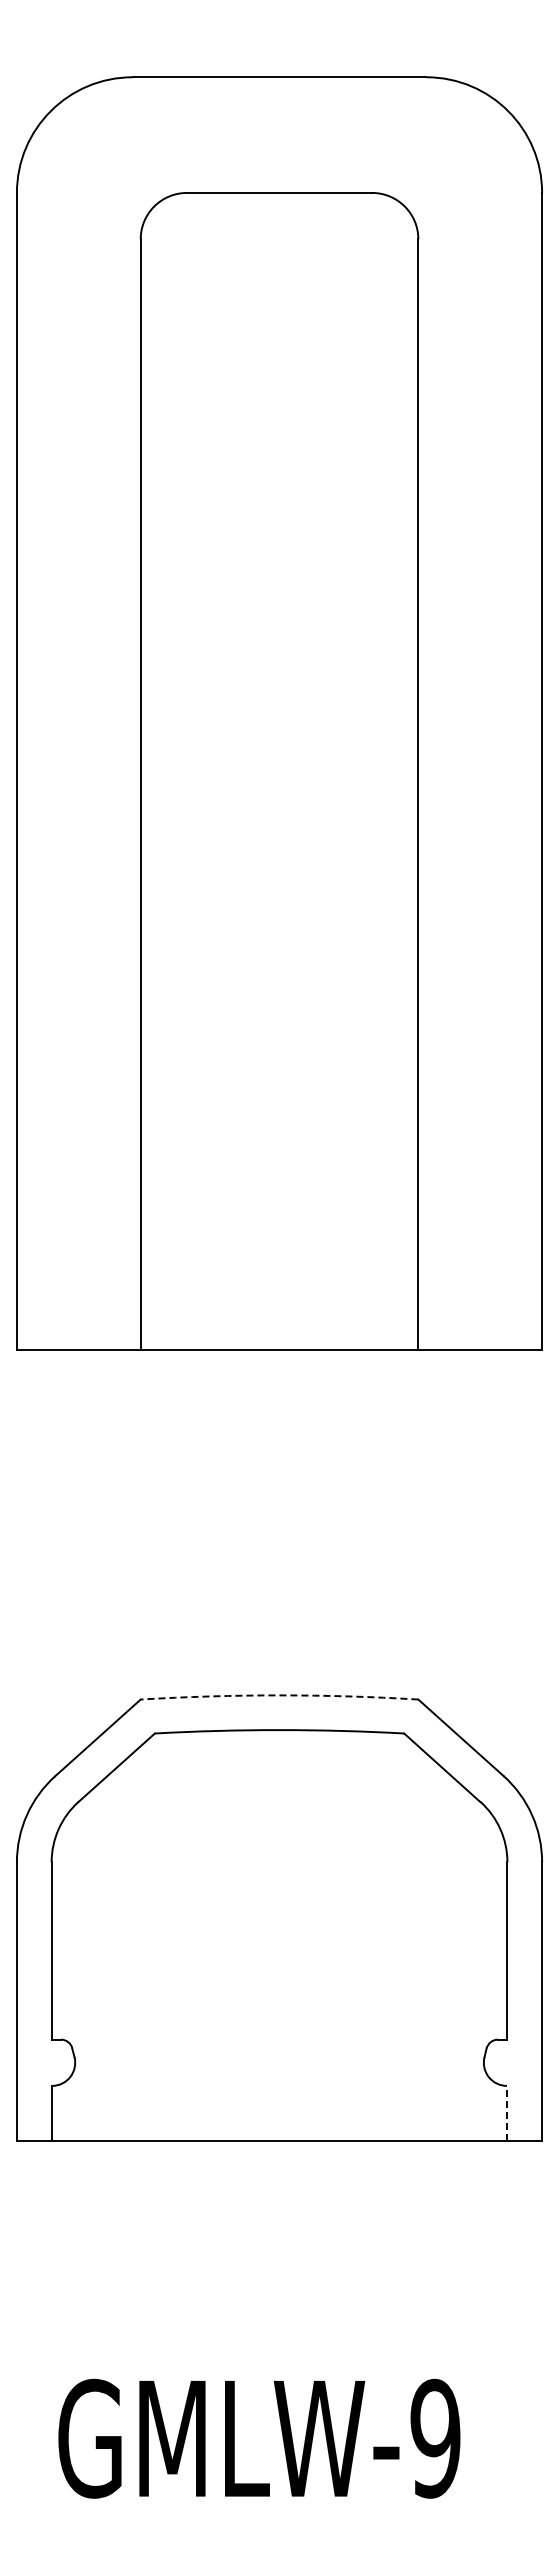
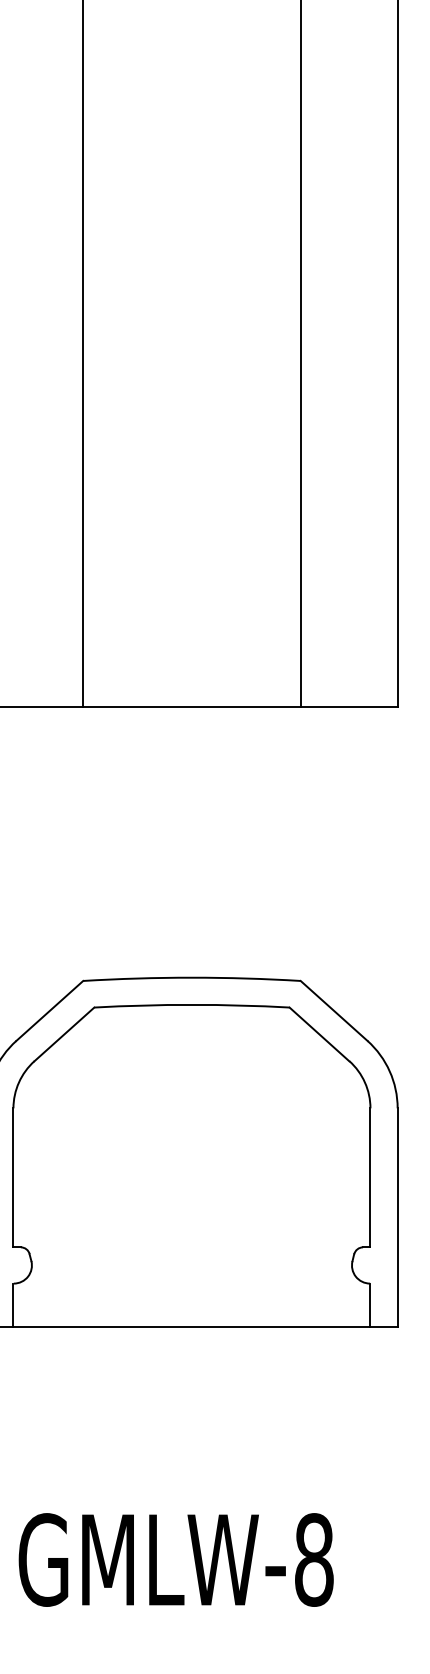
arc: (279, 1695) -> (191, 977), dashed -> solid
line: (507, 2113) -> (370, 1305), dashed -> solid
text: (435, 2438) -> (314, 1559), GMLW-9 -> GMLW-8

